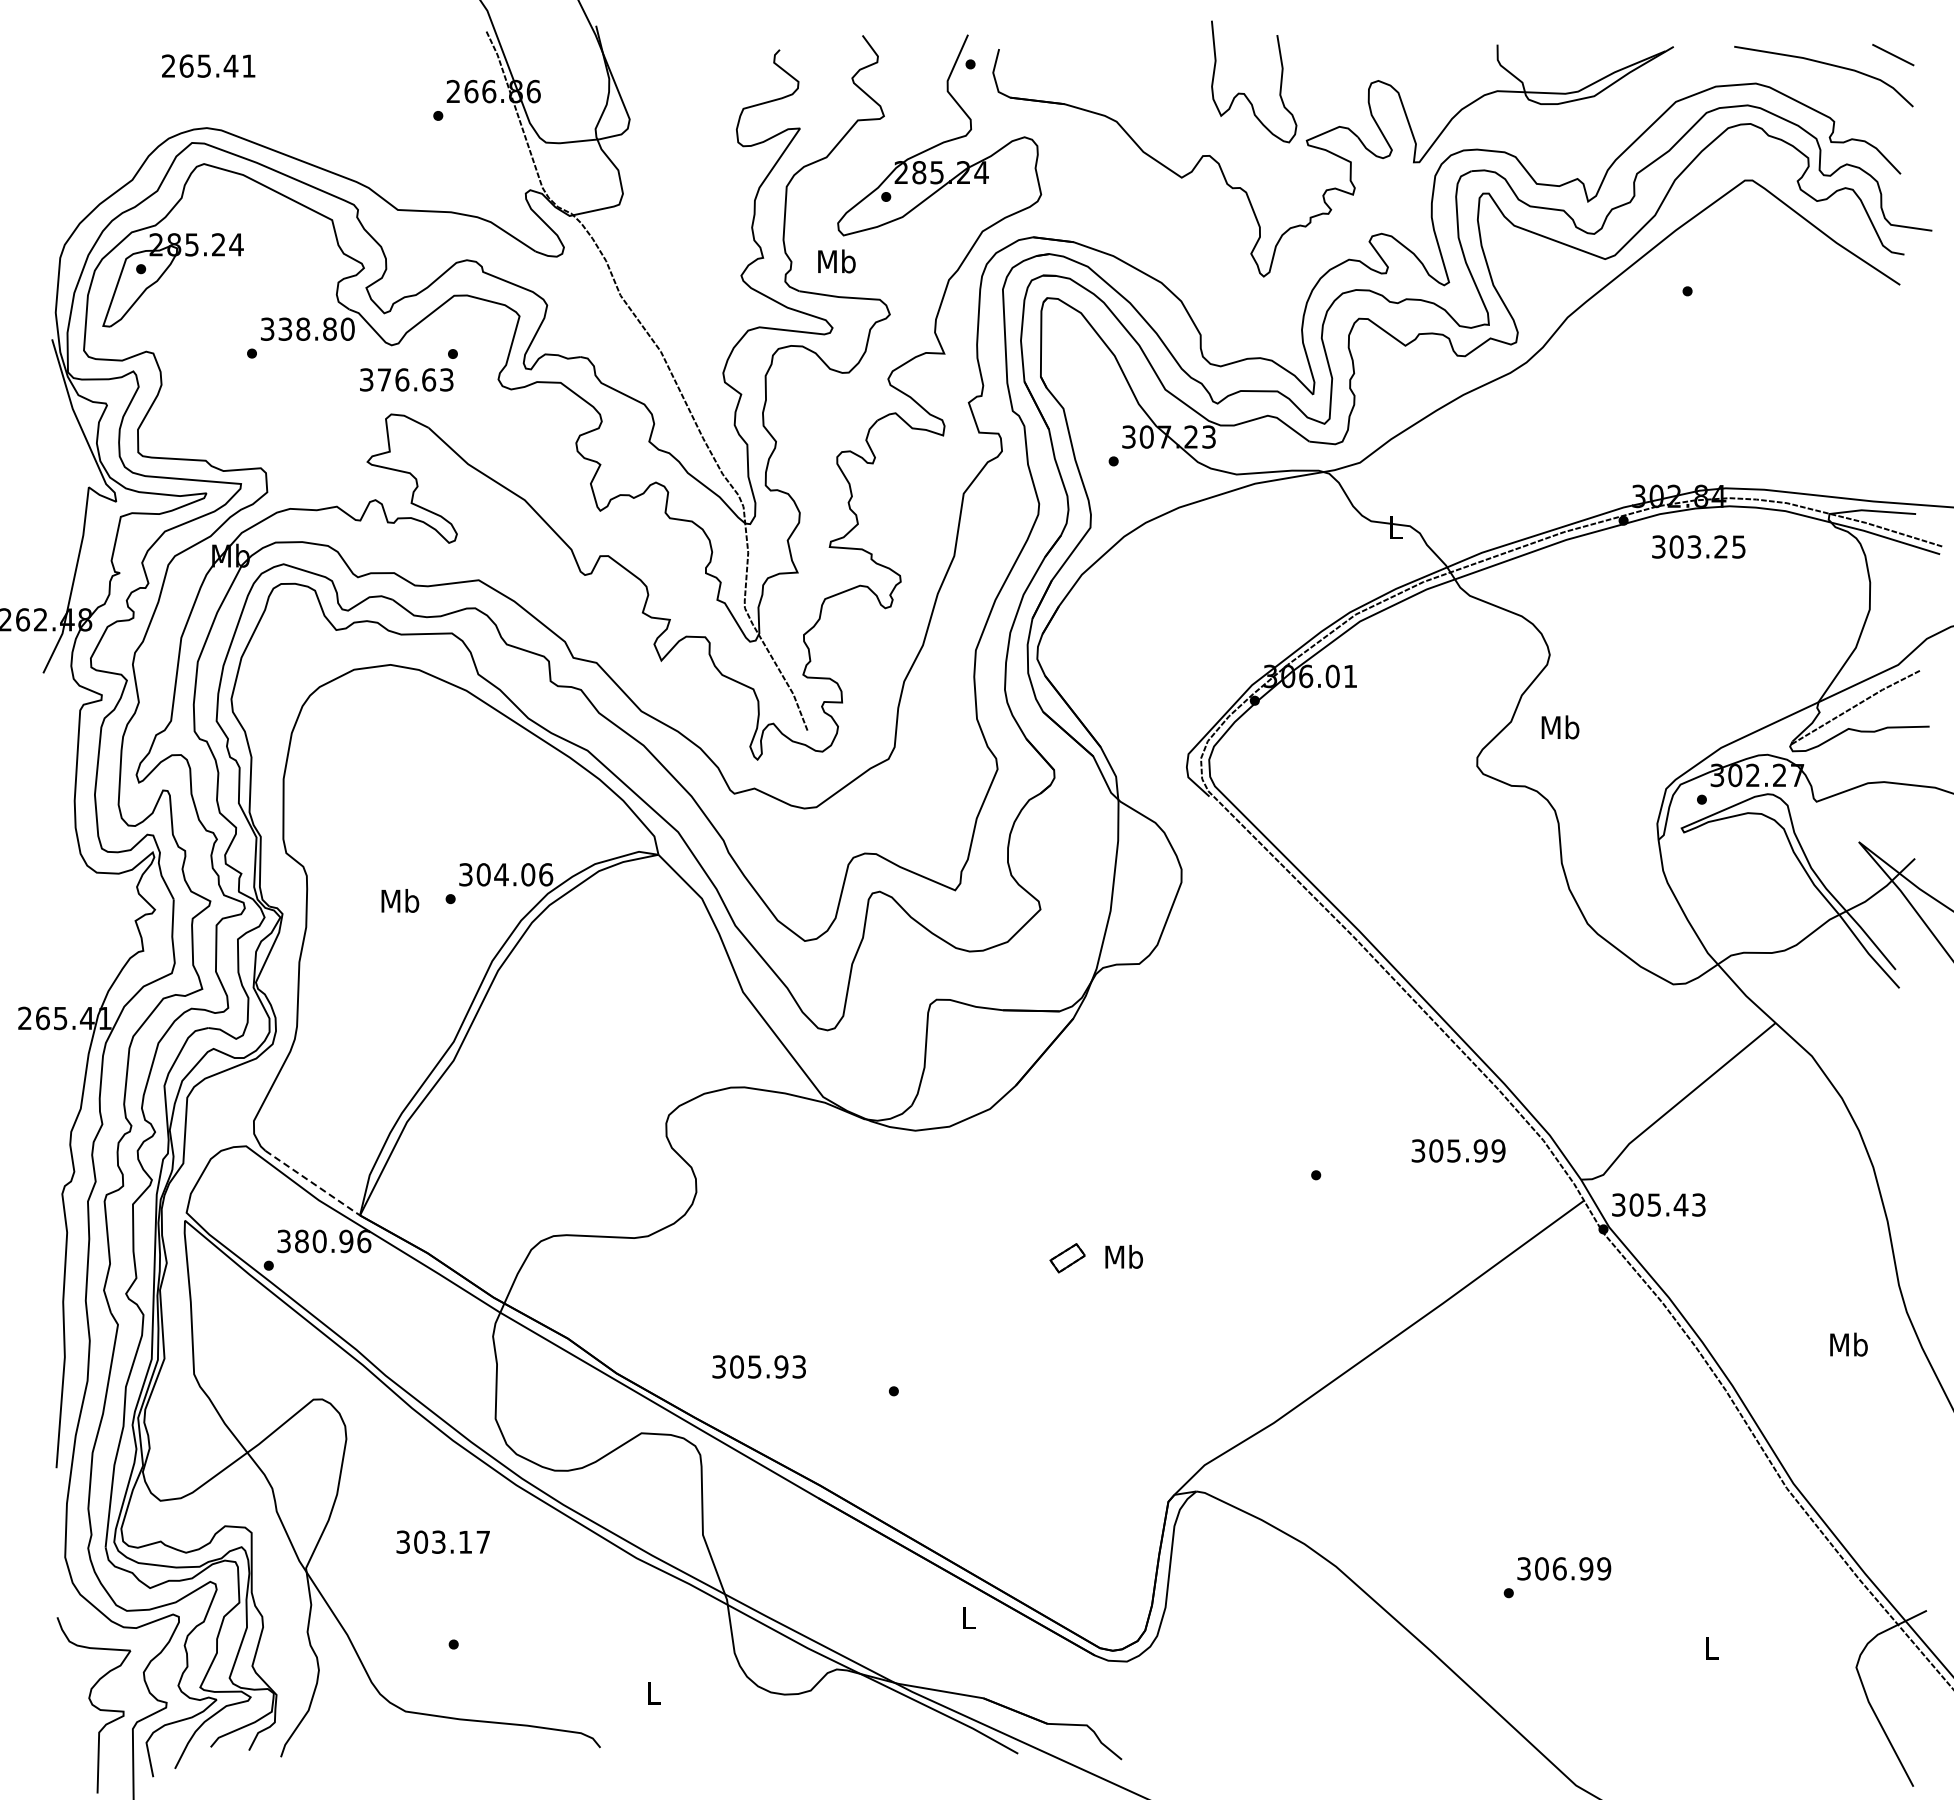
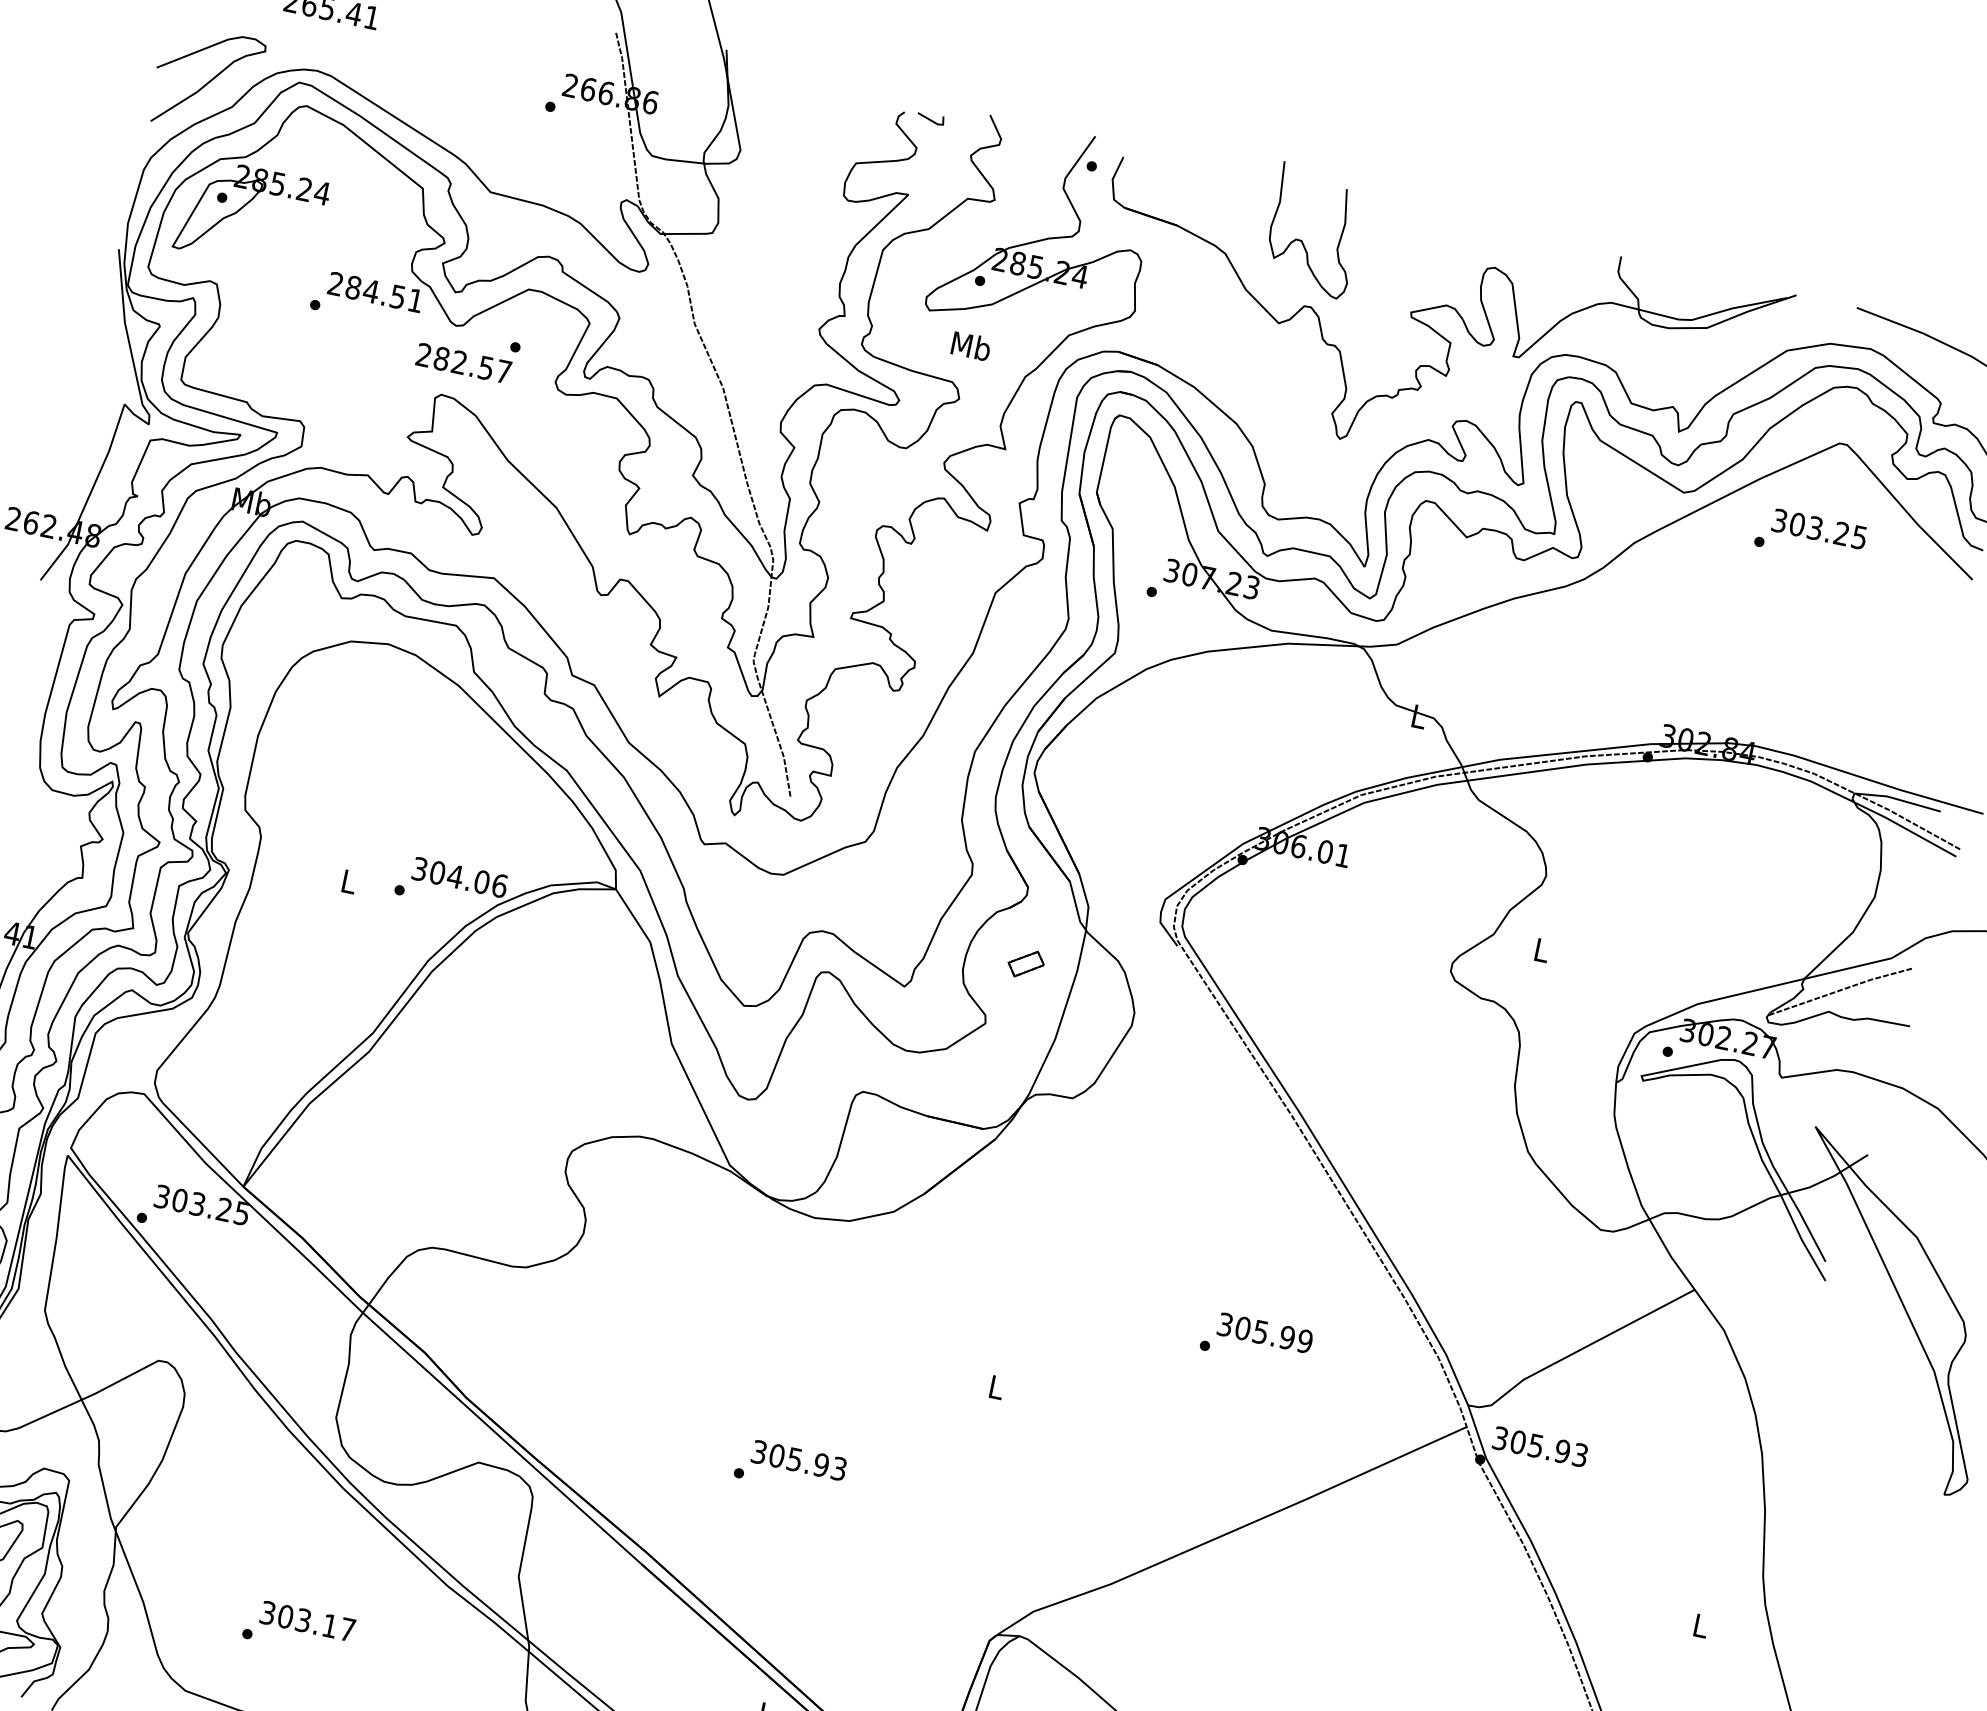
line: (806, 51) -> (930, 119), added
curve: (1244, 93) -> (1302, 240), moved
curve: (104, 160) -> (208, 81), added
text: (836, 261) -> (970, 346), moved
text: (307, 328) -> (375, 291), 338.80 -> 284.51
text: (406, 379) -> (463, 363), 376.63 -> 282.57
text: (1698, 546) -> (1819, 528), moved
text: (1560, 727) -> (1541, 950), Mb -> L
text: (400, 900) -> (349, 881), Mb -> L
text: (1458, 1150) -> (1265, 1332), moved
line: (313, 1183) -> (203, 1145), dashed -> solid
text: (1680, 1204) -> (1562, 1450), 305.43 -> 305.93
text: (333, 1241) -> (211, 1207), 380.96 -> 303.25
text: (1123, 1256) -> (995, 1386), Mb -> L
part: (1067, 1258) -> (1025, 964), moved
text: (1848, 1344) -> (1700, 1625), Mb -> L
text: (758, 1366) -> (798, 1459), moved
text: (442, 1541) -> (307, 1620), moved

